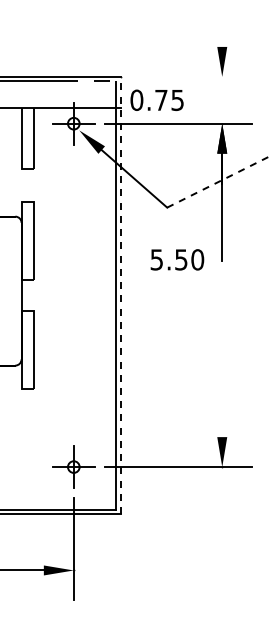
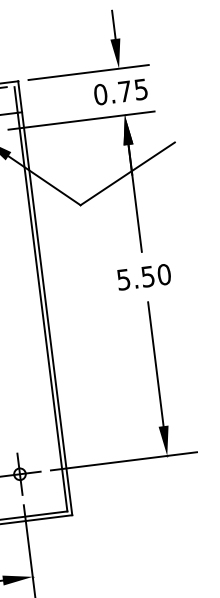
line: (222, 33) -> (113, 25), added
line: (191, 76) -> (88, 72), added
text: (156, 99) -> (120, 91), moved
line: (217, 182) -> (127, 174), dashed -> solid
text: (177, 259) -> (144, 276), moved
line: (120, 295) -> (45, 298), dashed -> solid
line: (222, 374) -> (156, 364), added

